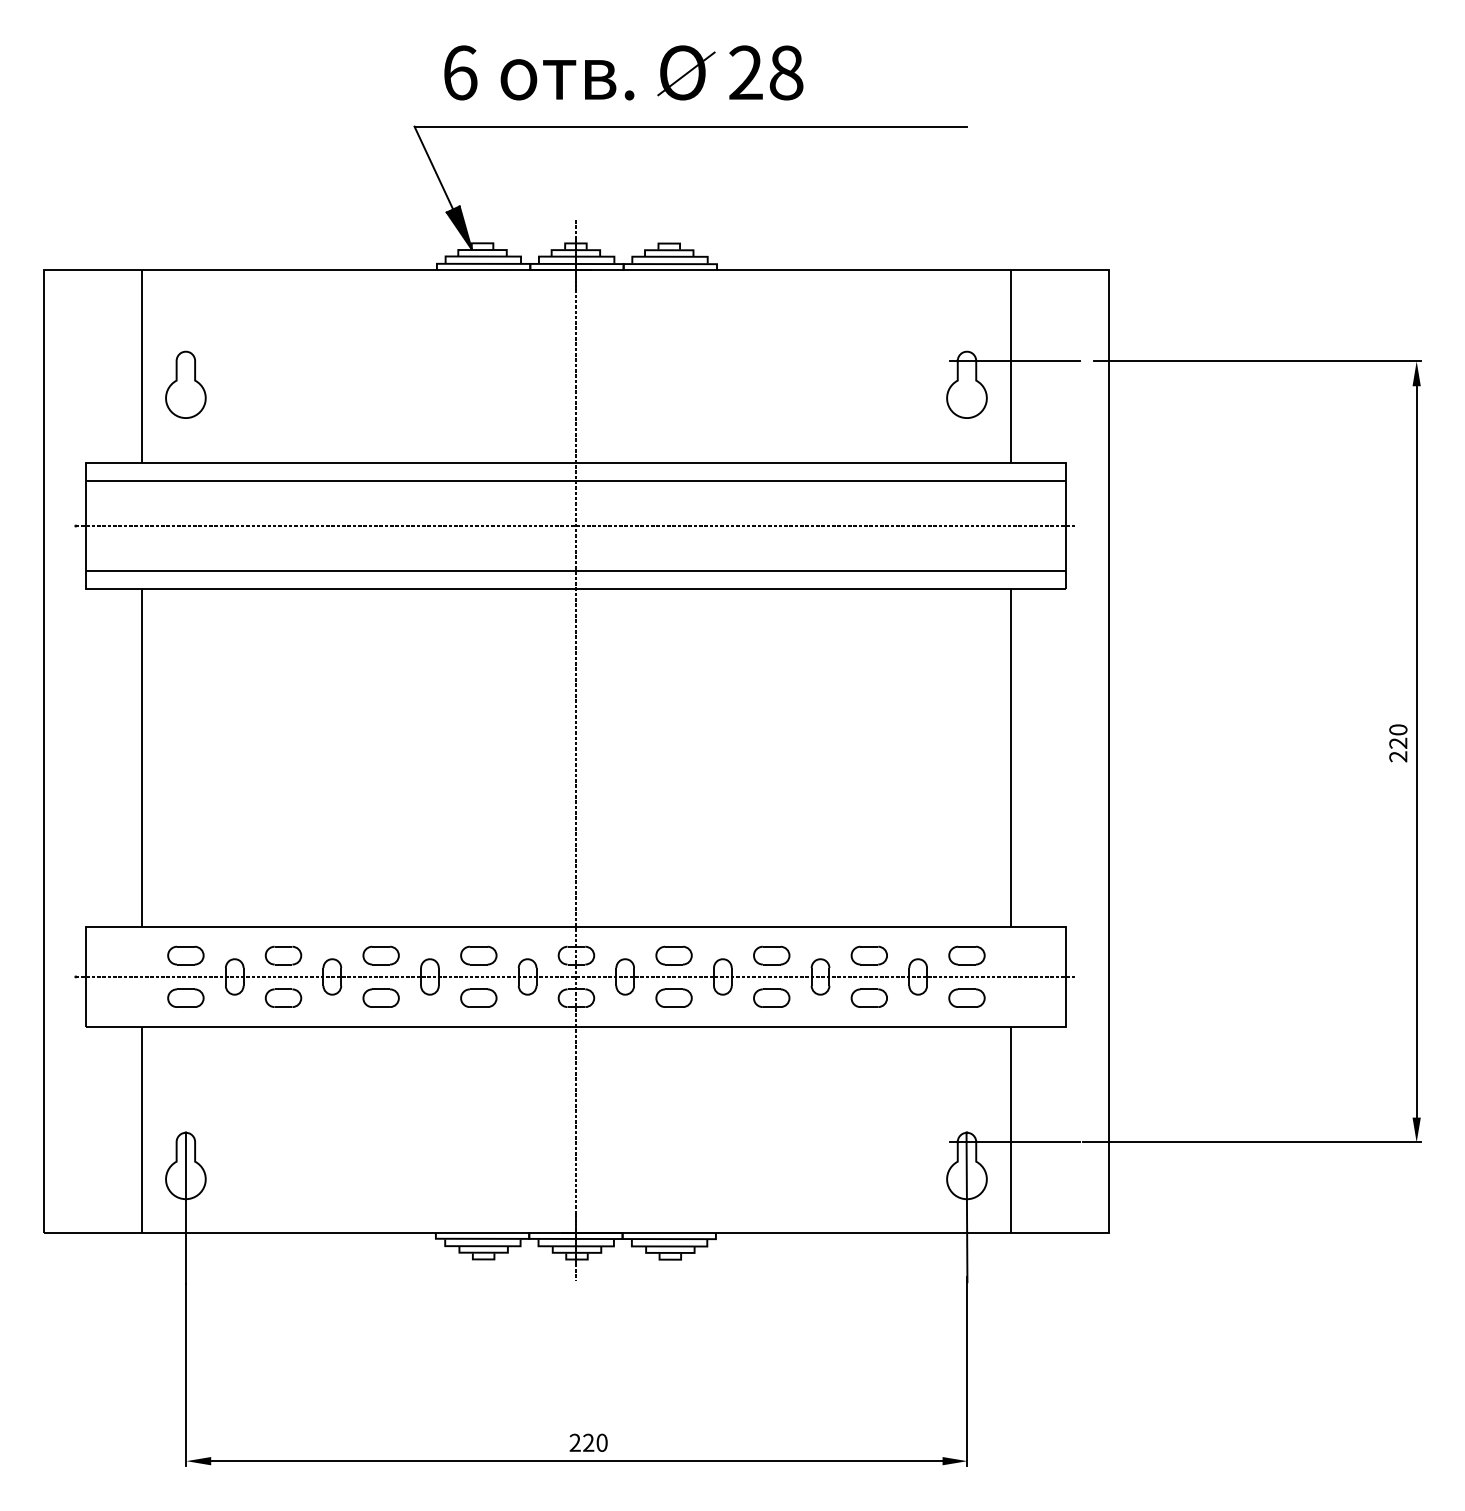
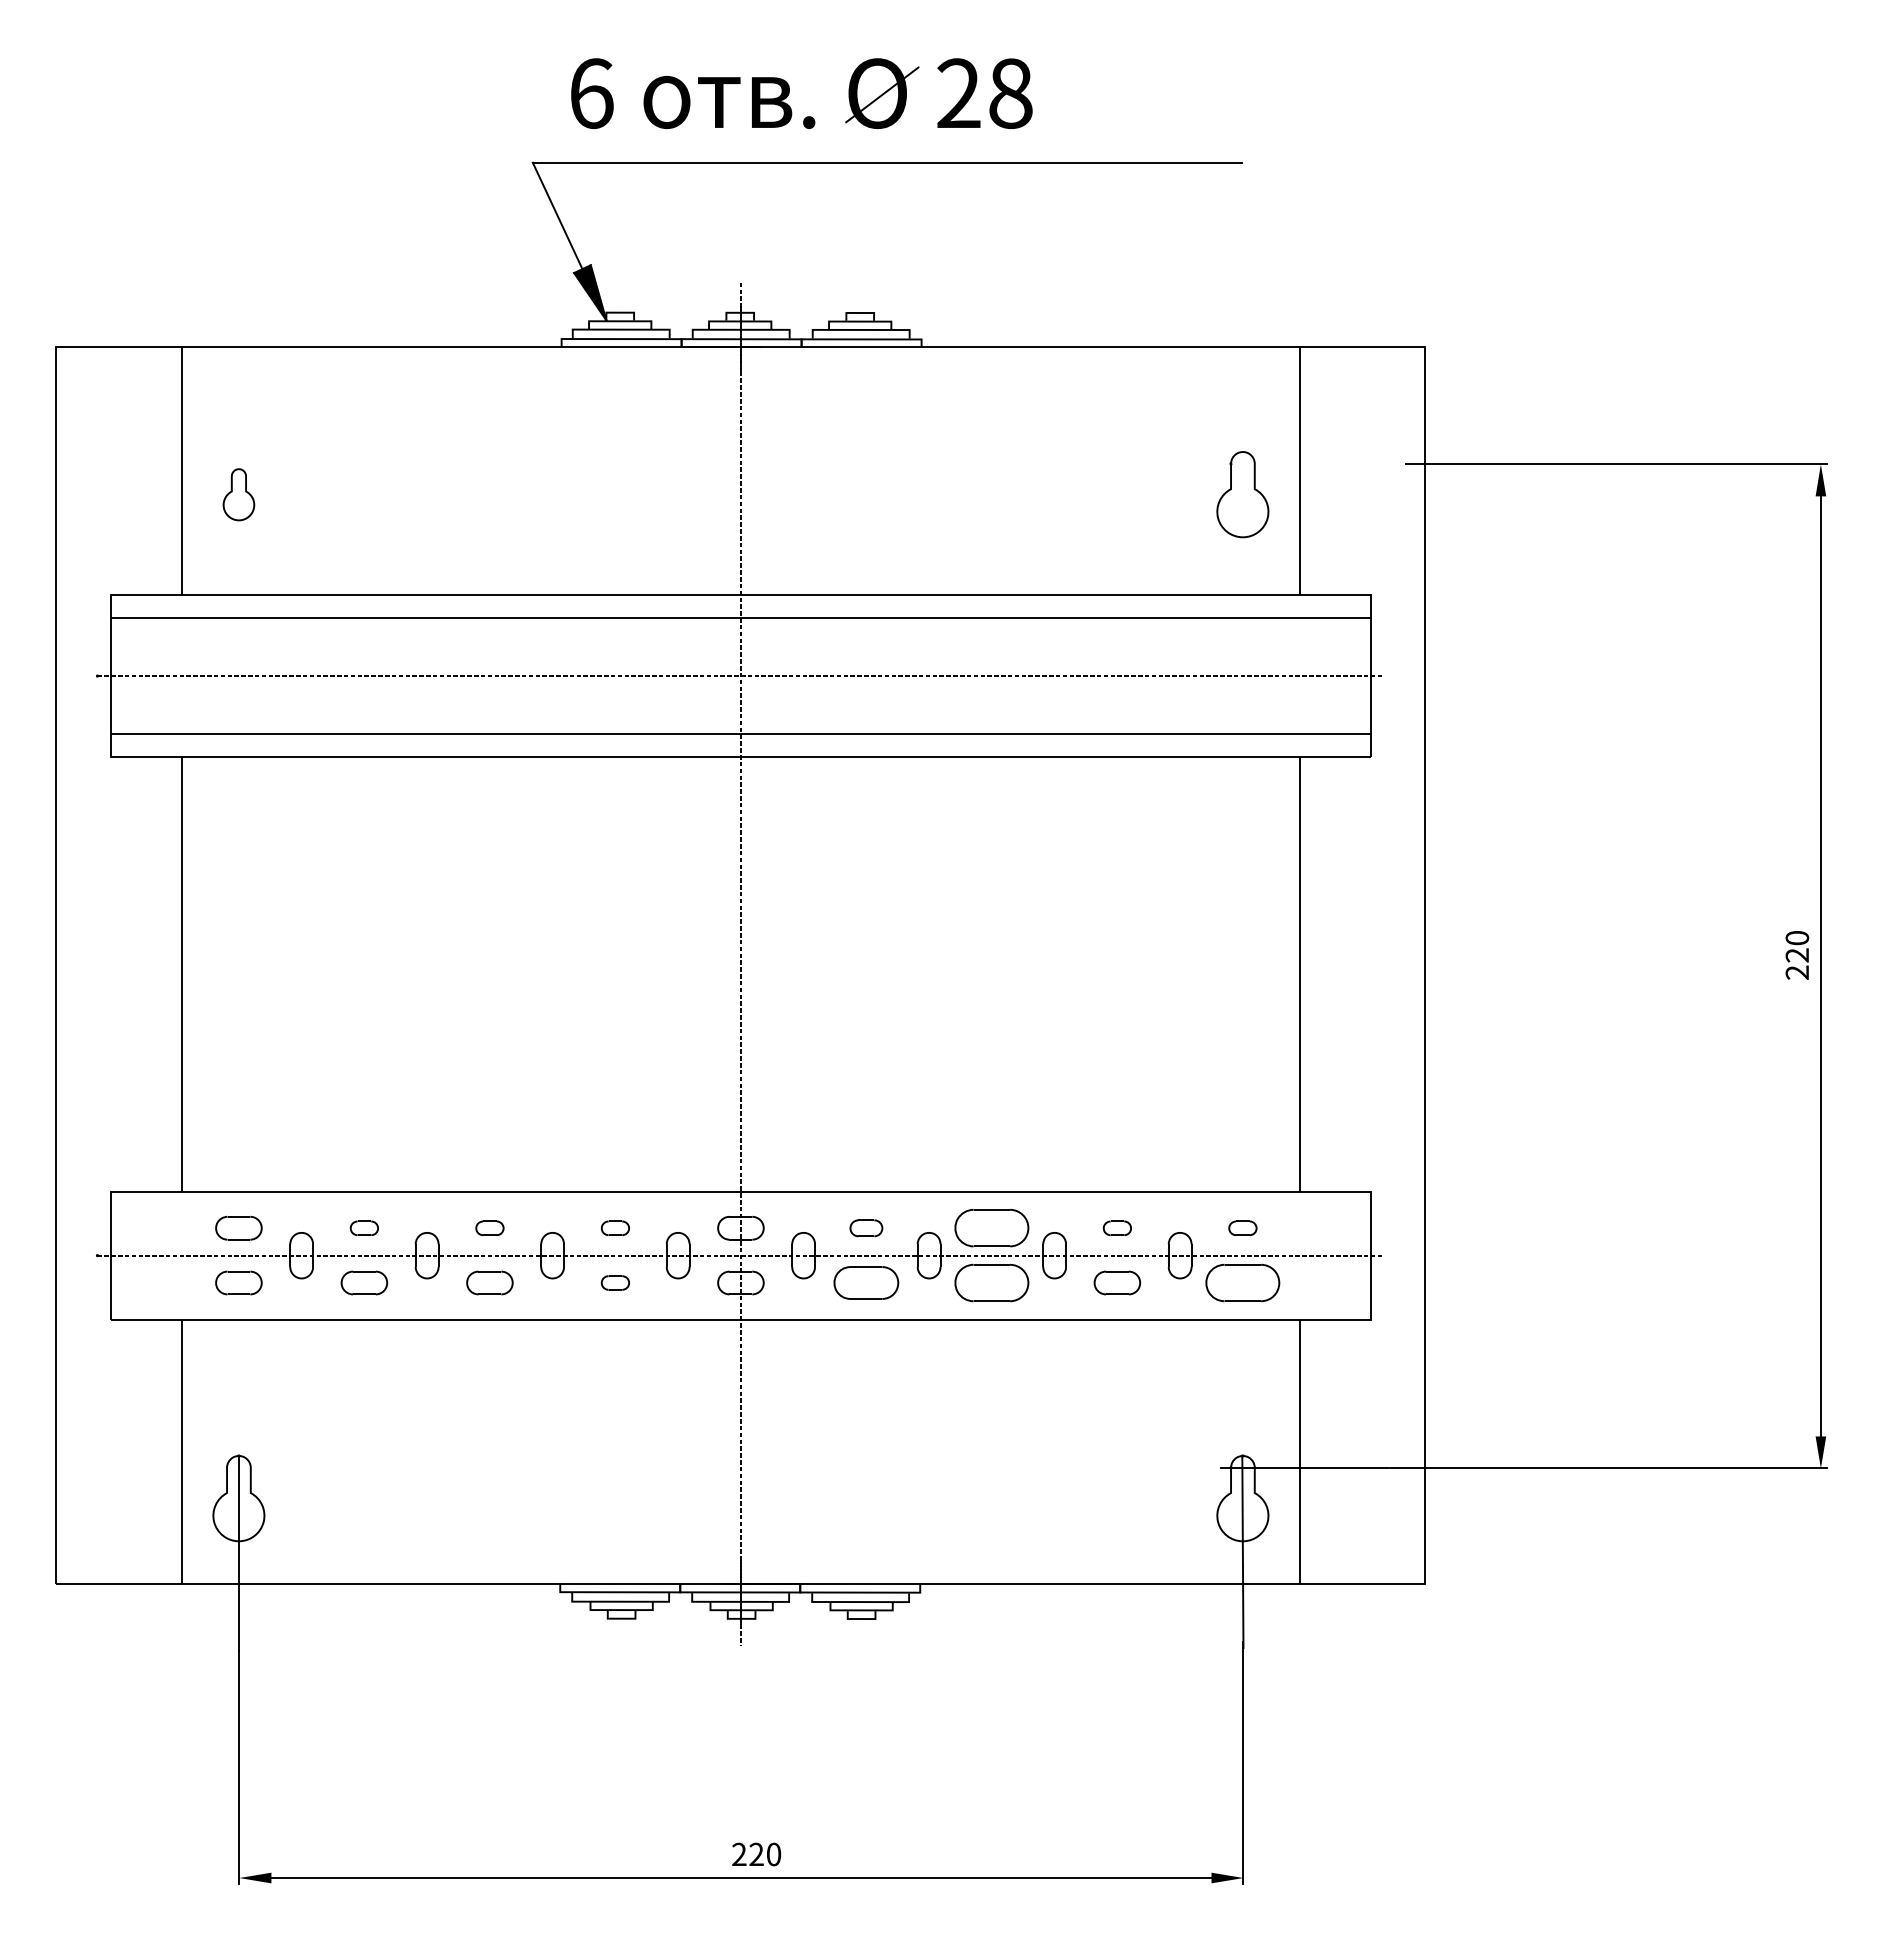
line: (1014, 361) -> (1304, 464), removed
part: (185, 384) -> (238, 494), size x0.6
part: (283, 955) -> (364, 1228), size x0.6
part: (380, 955) -> (489, 1228), size x0.6
part: (478, 955) -> (615, 1228), size x0.6
part: (674, 955) -> (866, 1228), size x0.7
part: (771, 955) -> (991, 1228), size x1.6
part: (869, 955) -> (1117, 1228), size x0.6
part: (966, 955) -> (1242, 1228), size x0.6
part: (478, 997) -> (615, 1282), size x0.6
part: (674, 997) -> (866, 1282), size x1.4
part: (771, 997) -> (991, 1282), size x1.6
part: (966, 997) -> (1242, 1282), size x1.6

